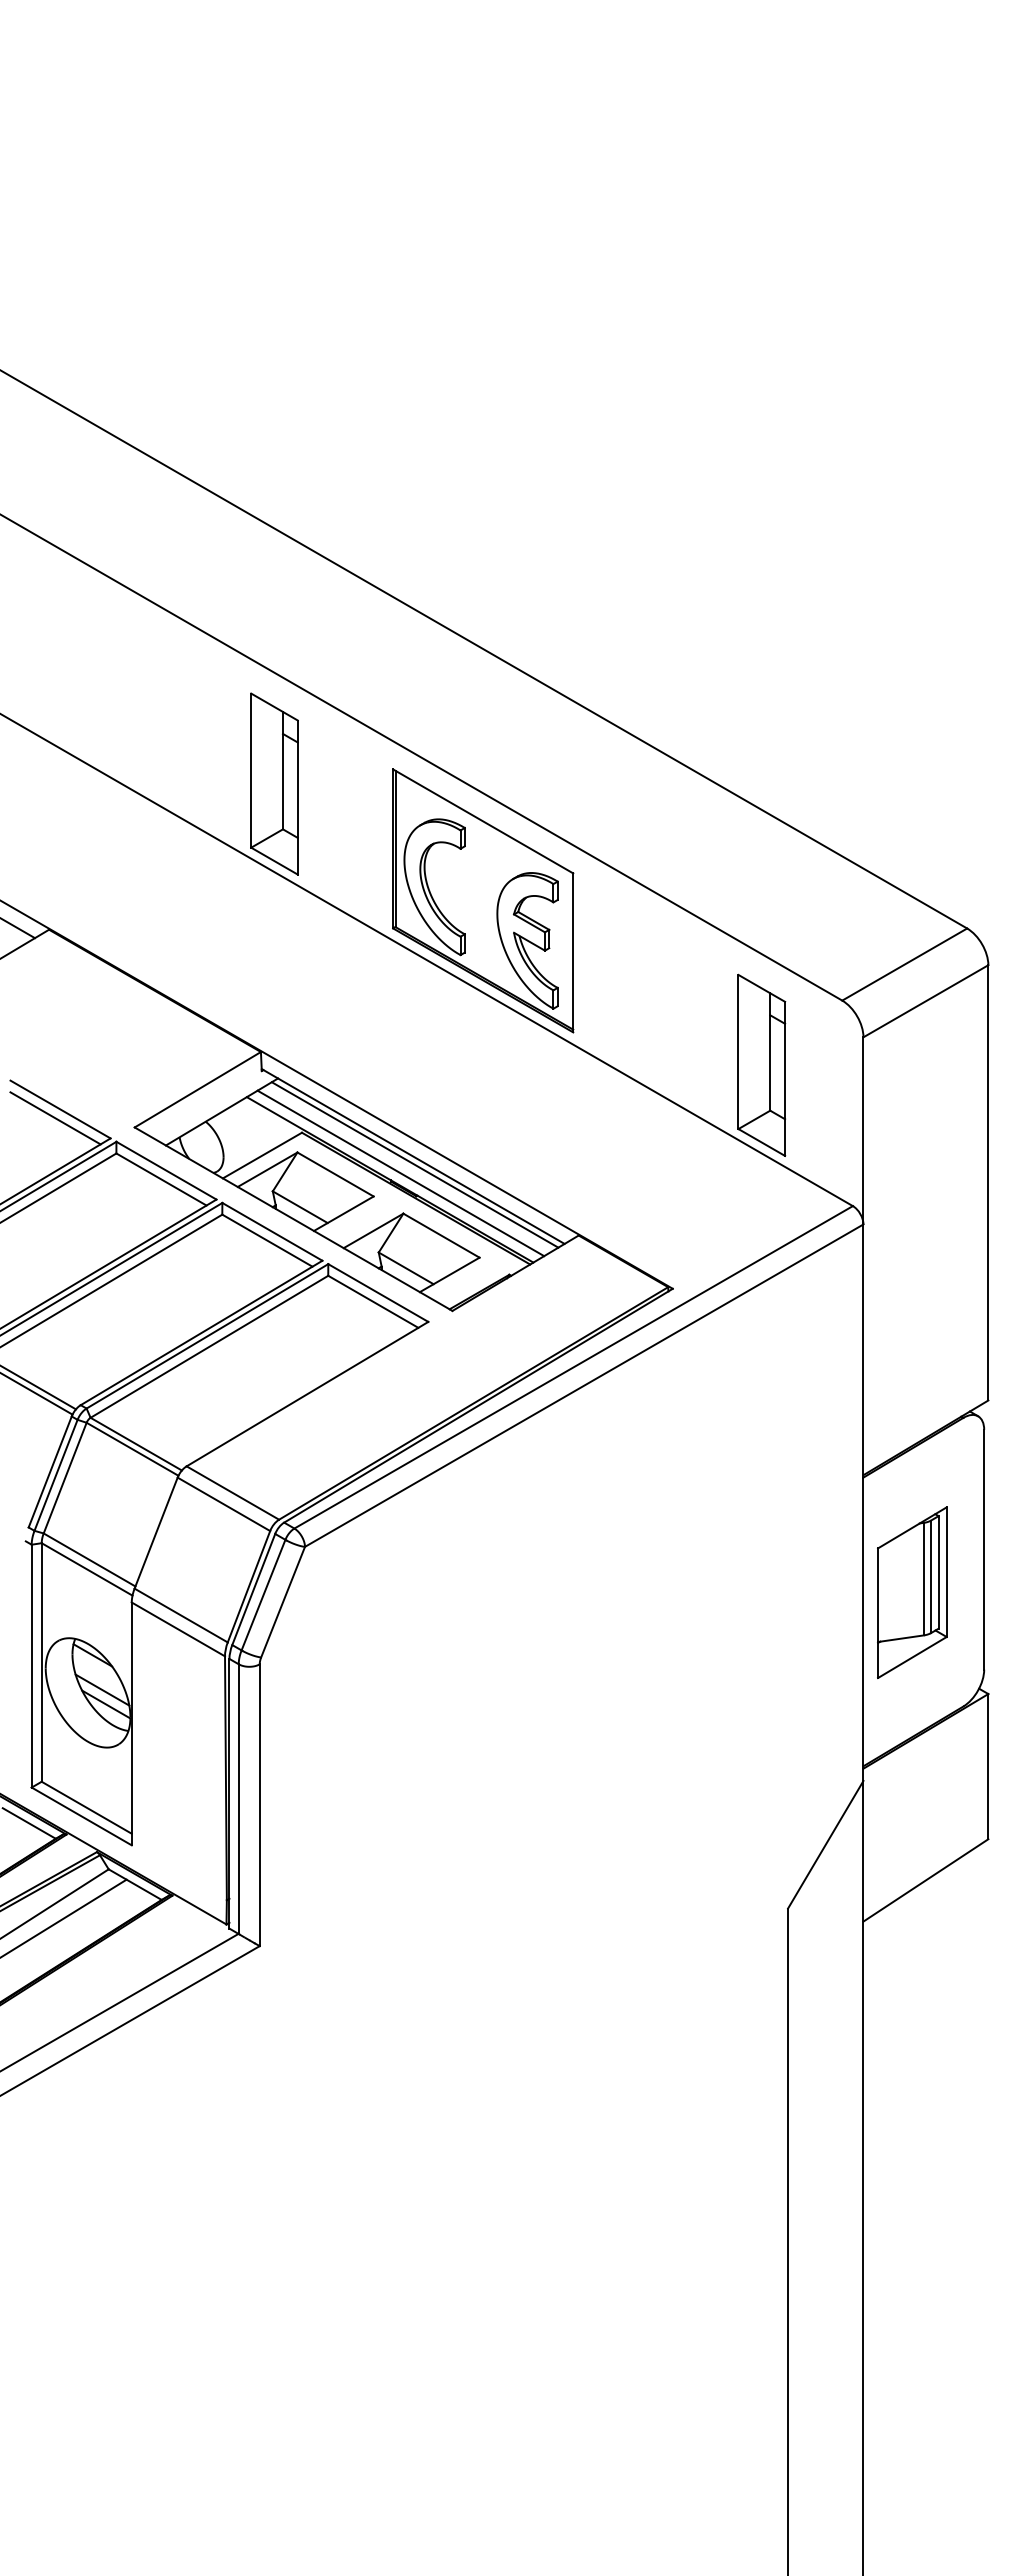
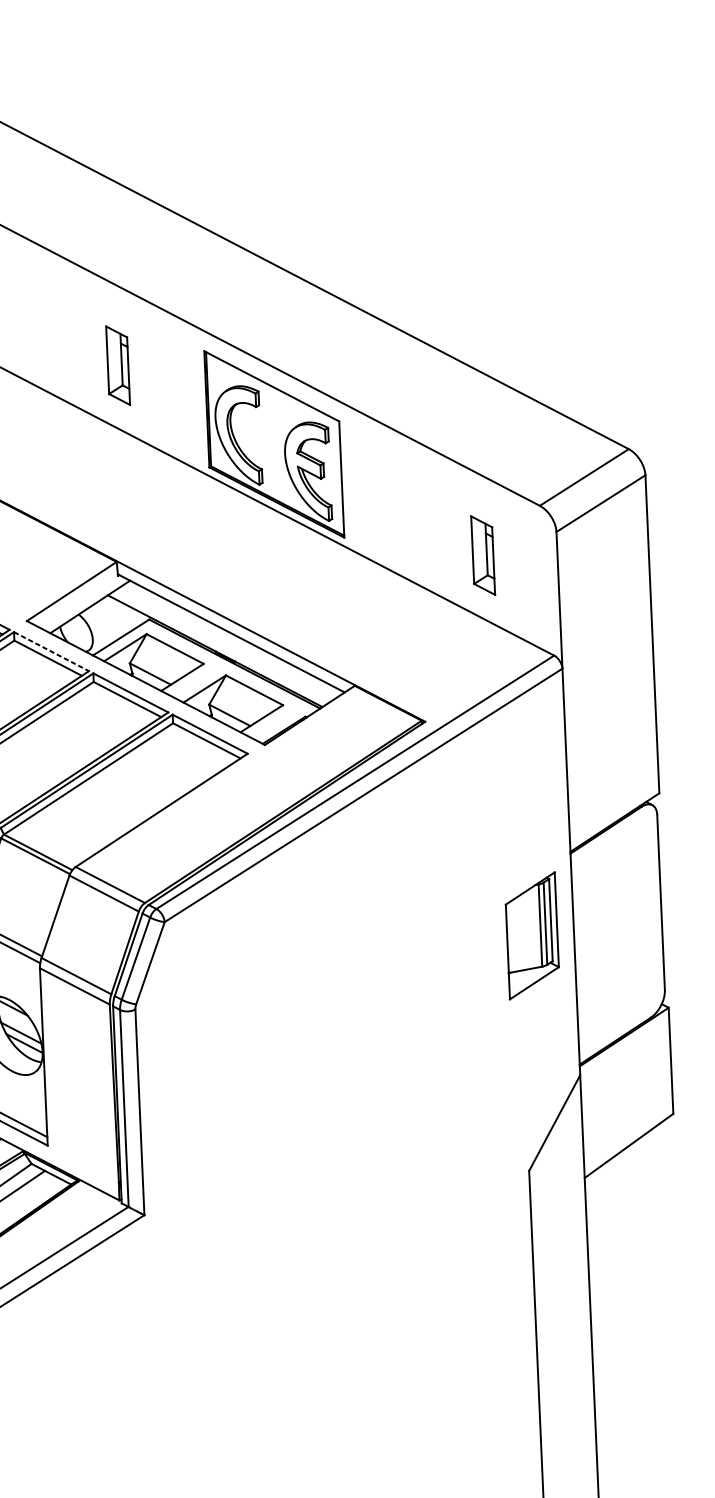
part: (274, 783) -> (118, 365), size x0.6
part: (761, 1064) -> (482, 555), size x0.6
line: (414, 1164) -> (232, 639), removed
line: (166, 1170) -> (51, 651), solid -> dashed
line: (400, 1173) -> (222, 646), removed
part: (912, 1592) -> (532, 935), moved

